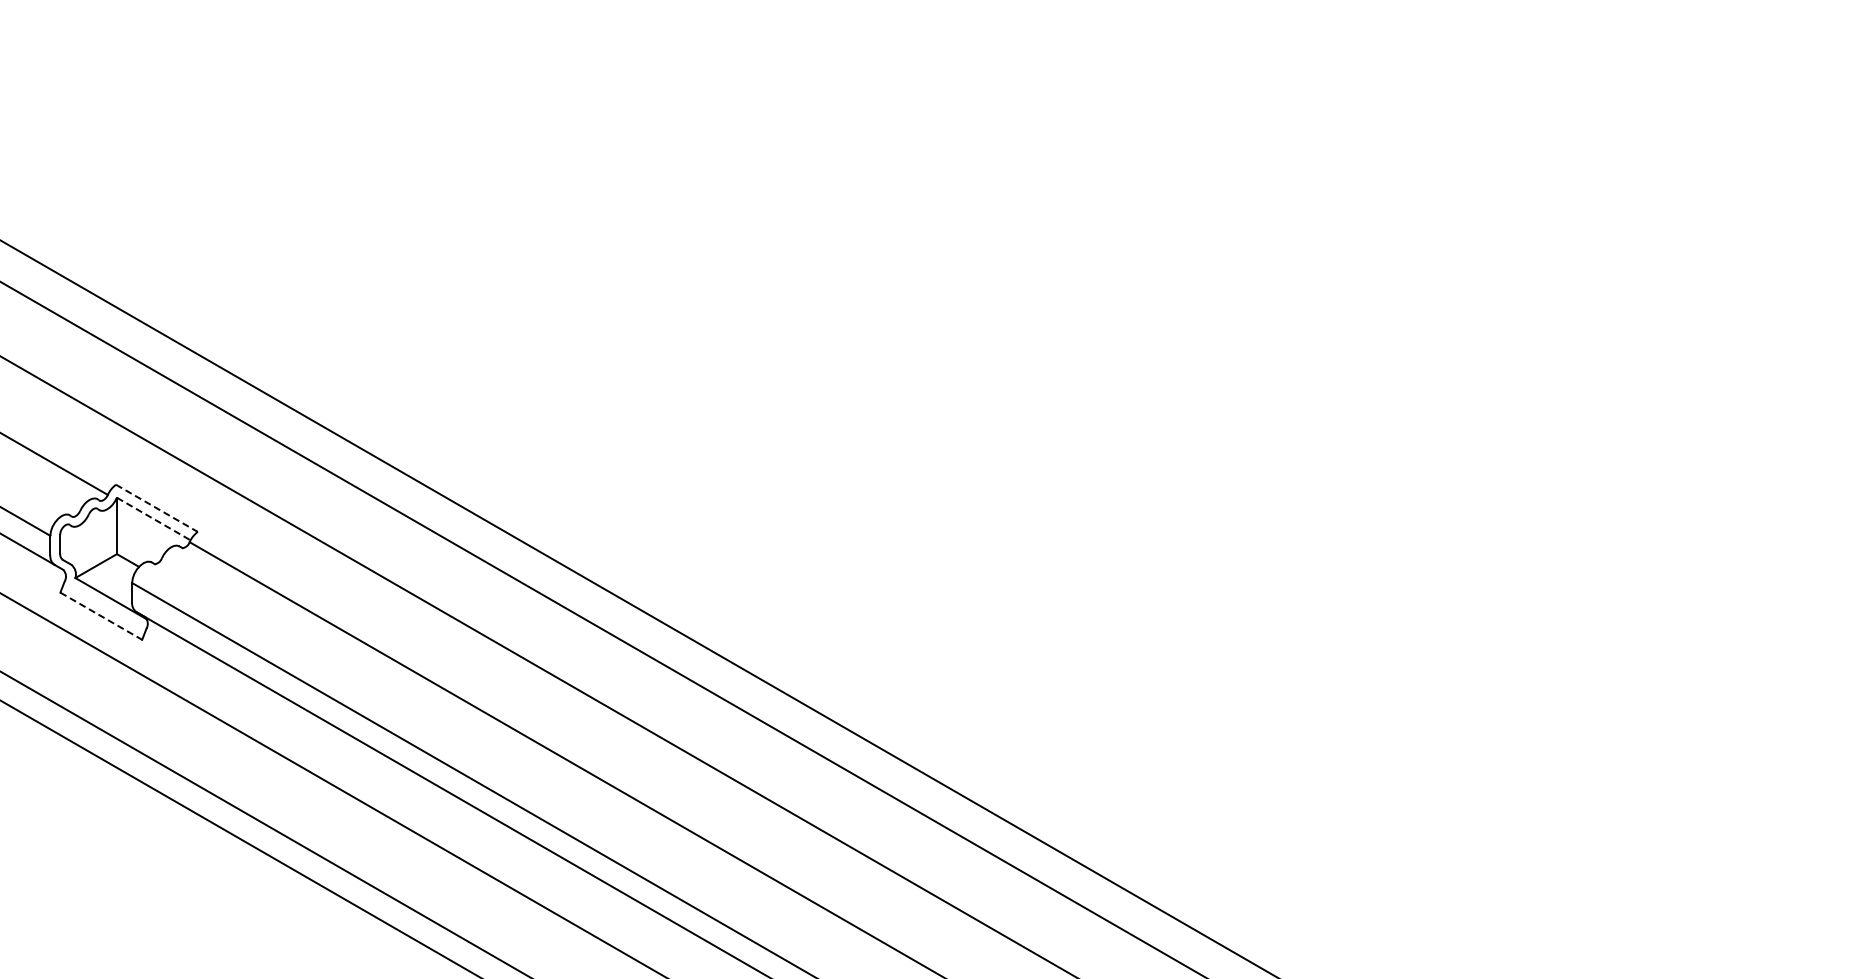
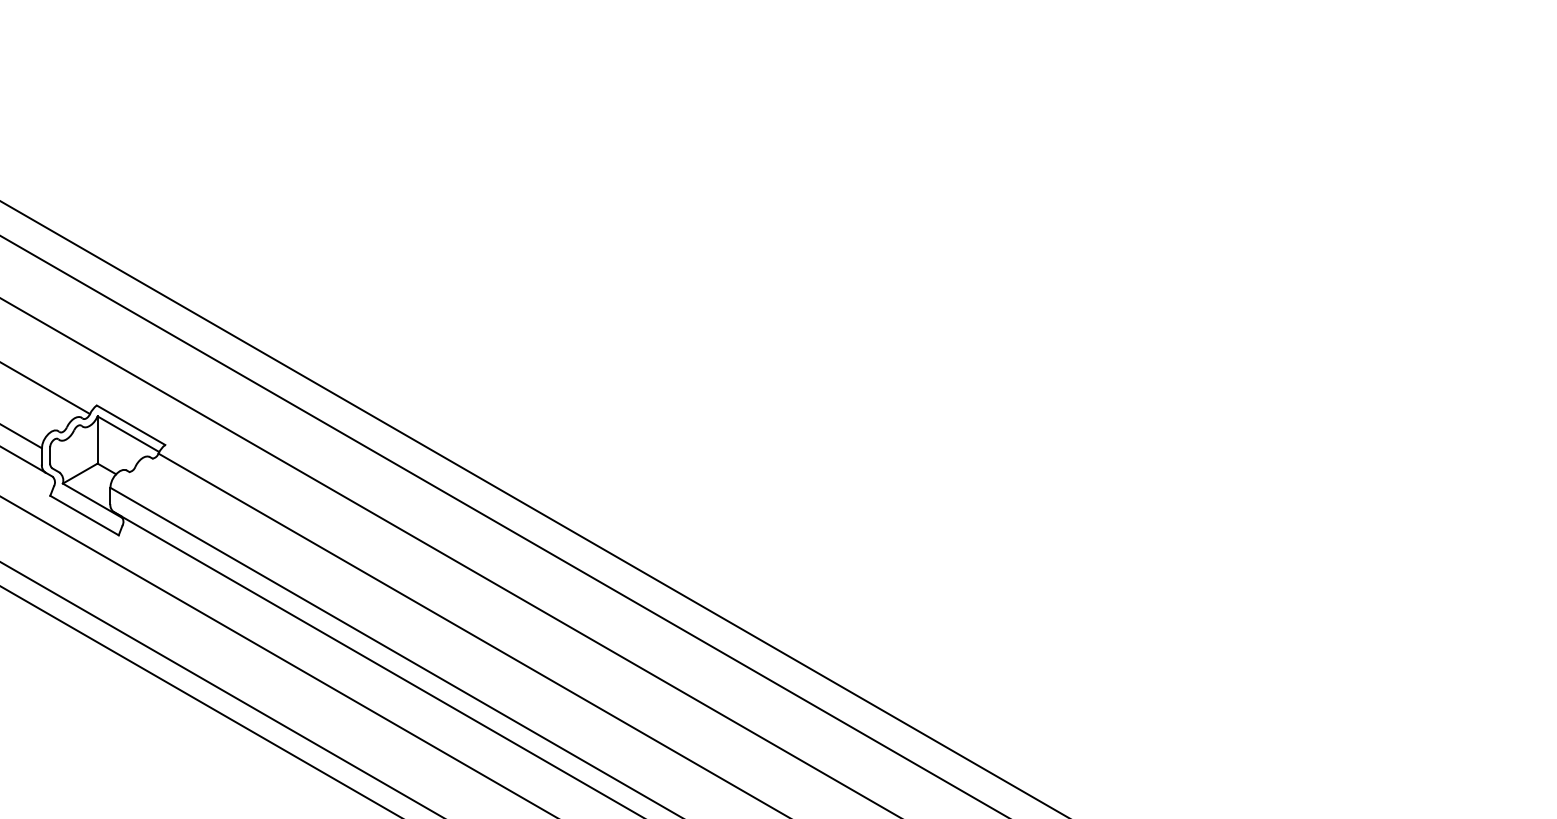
line: (157, 508) -> (131, 425), dashed -> solid
line: (153, 519) -> (128, 434), dashed -> solid
line: (101, 616) -> (84, 515), dashed -> solid

